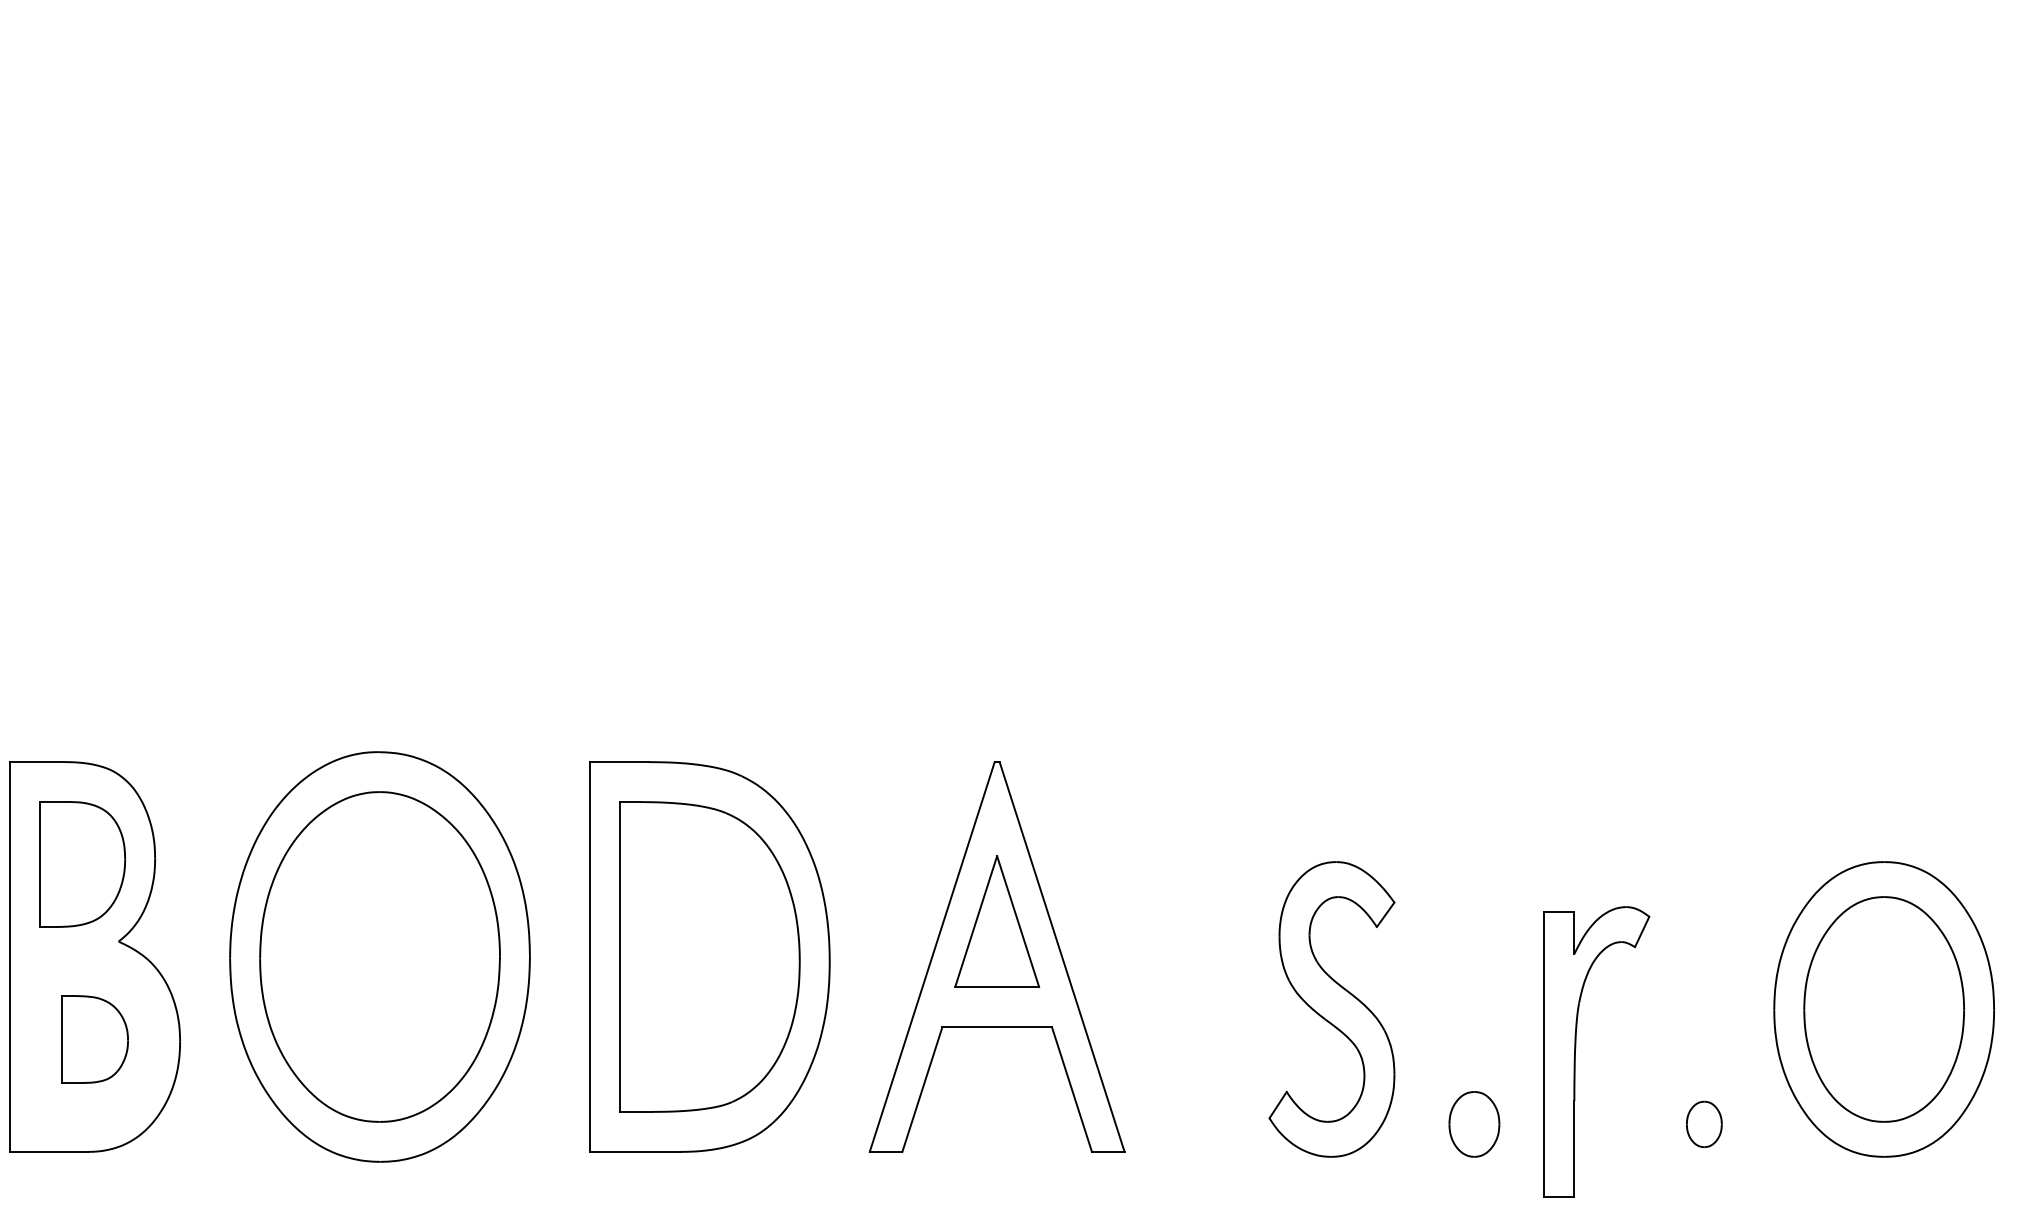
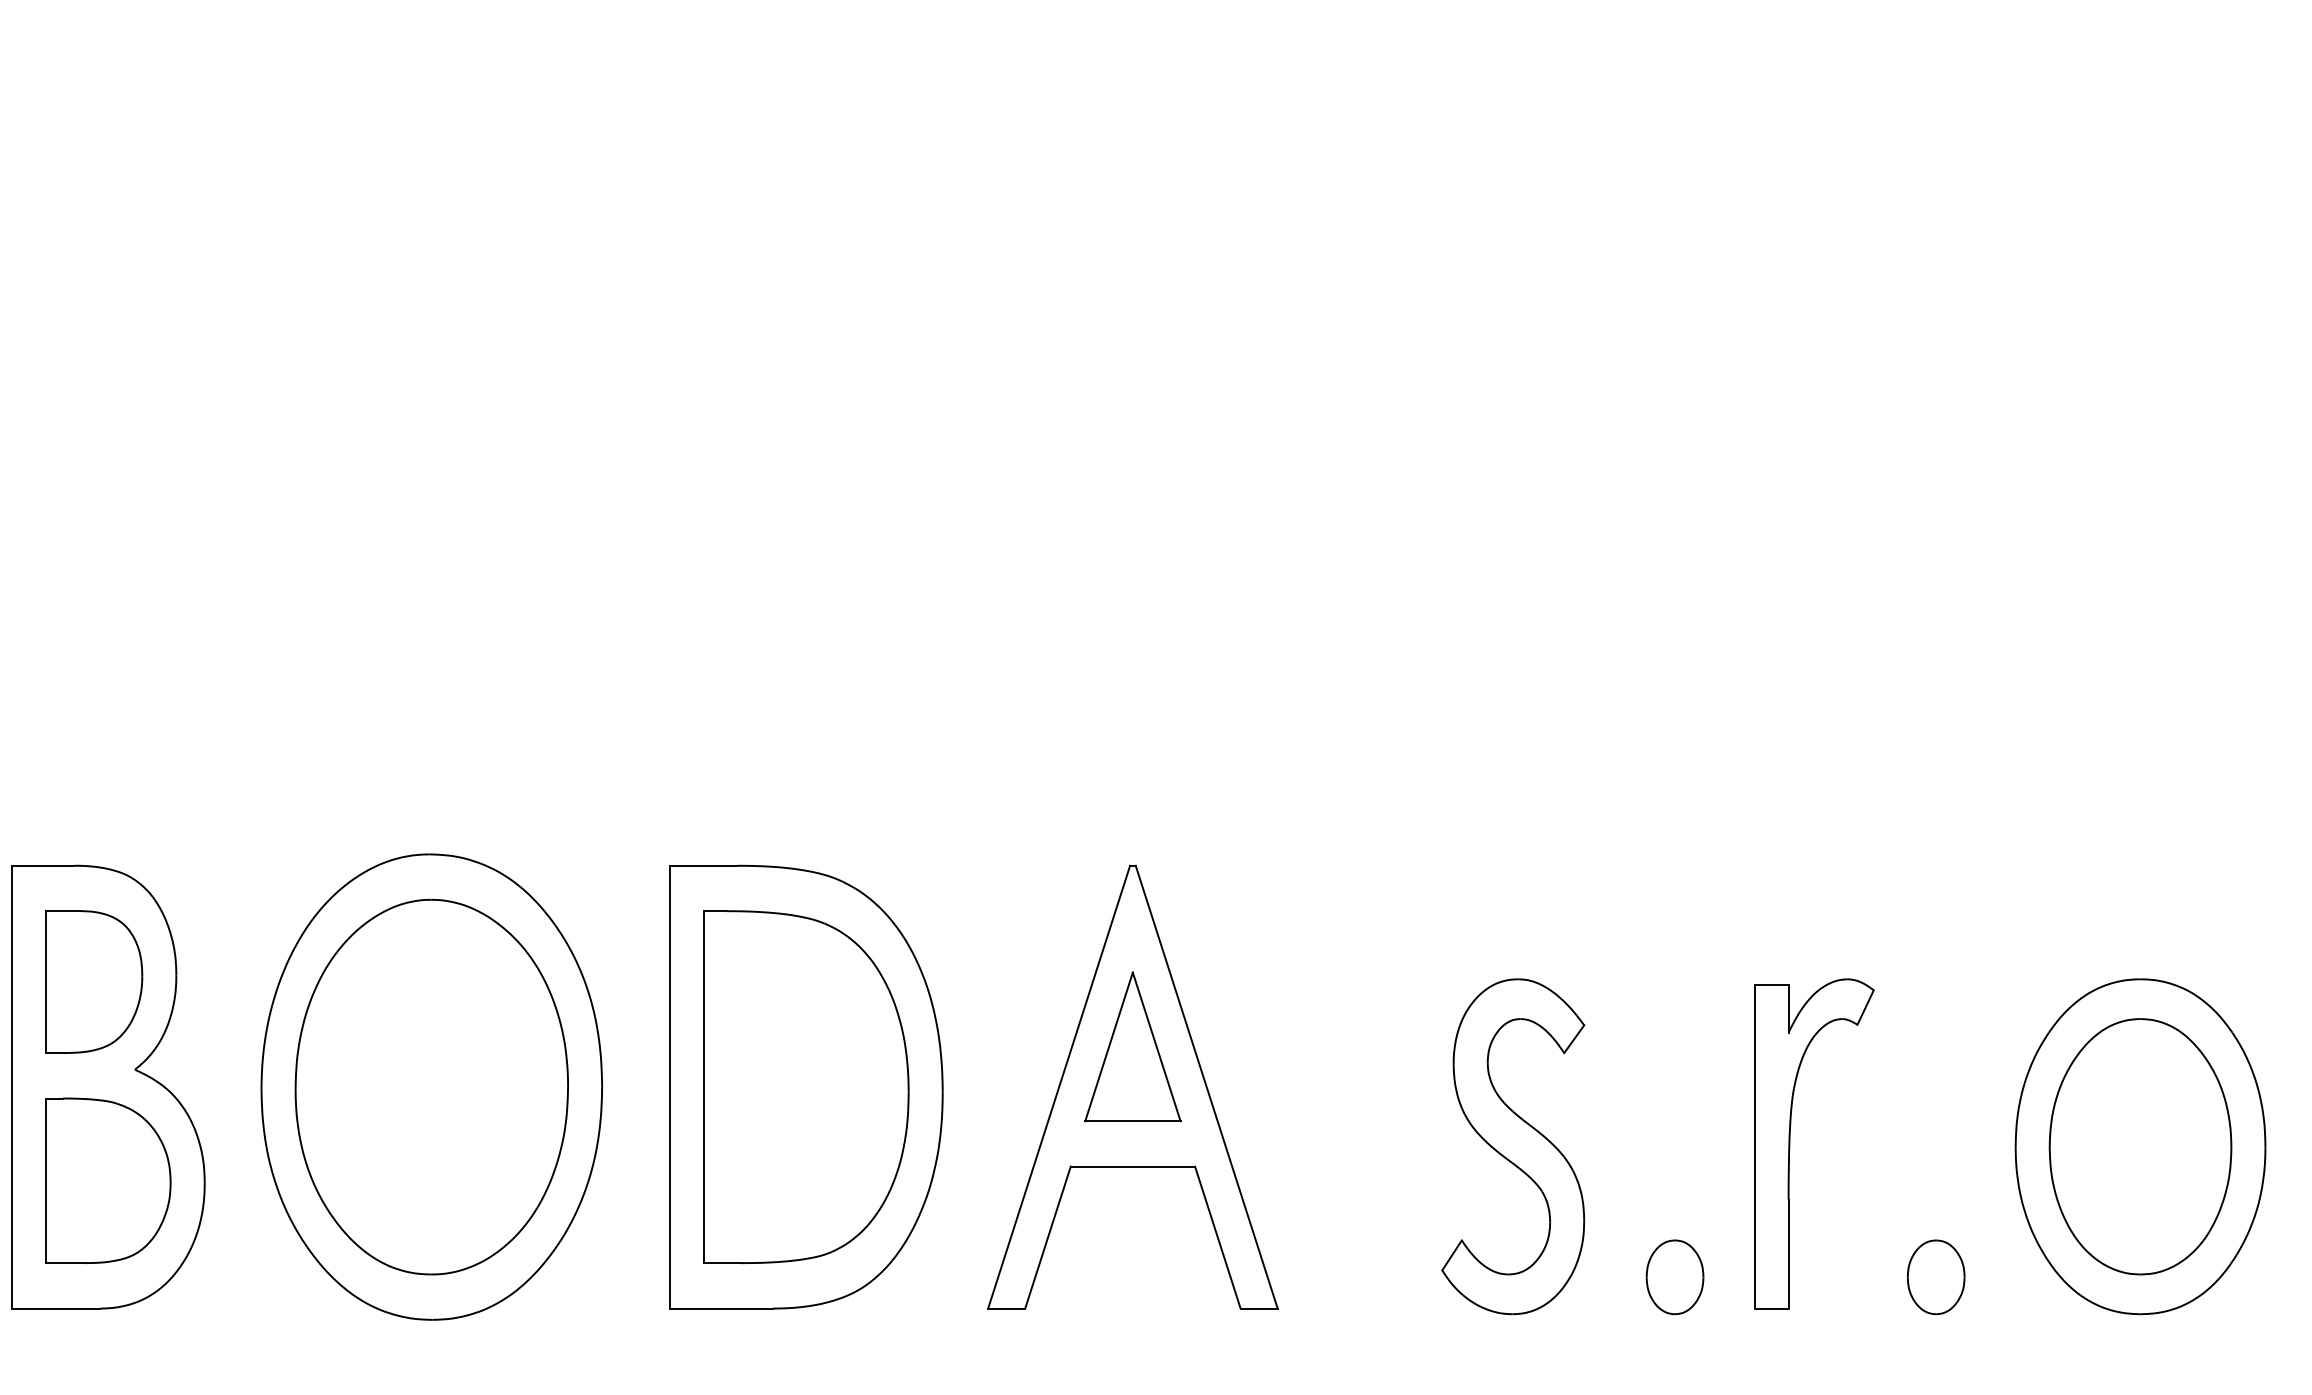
part: (94, 1039) -> (107, 1180), size x1.67
part: (1576, 1047) -> (1791, 1138), moved
part: (1704, 1124) -> (1936, 1277), size x1.43

